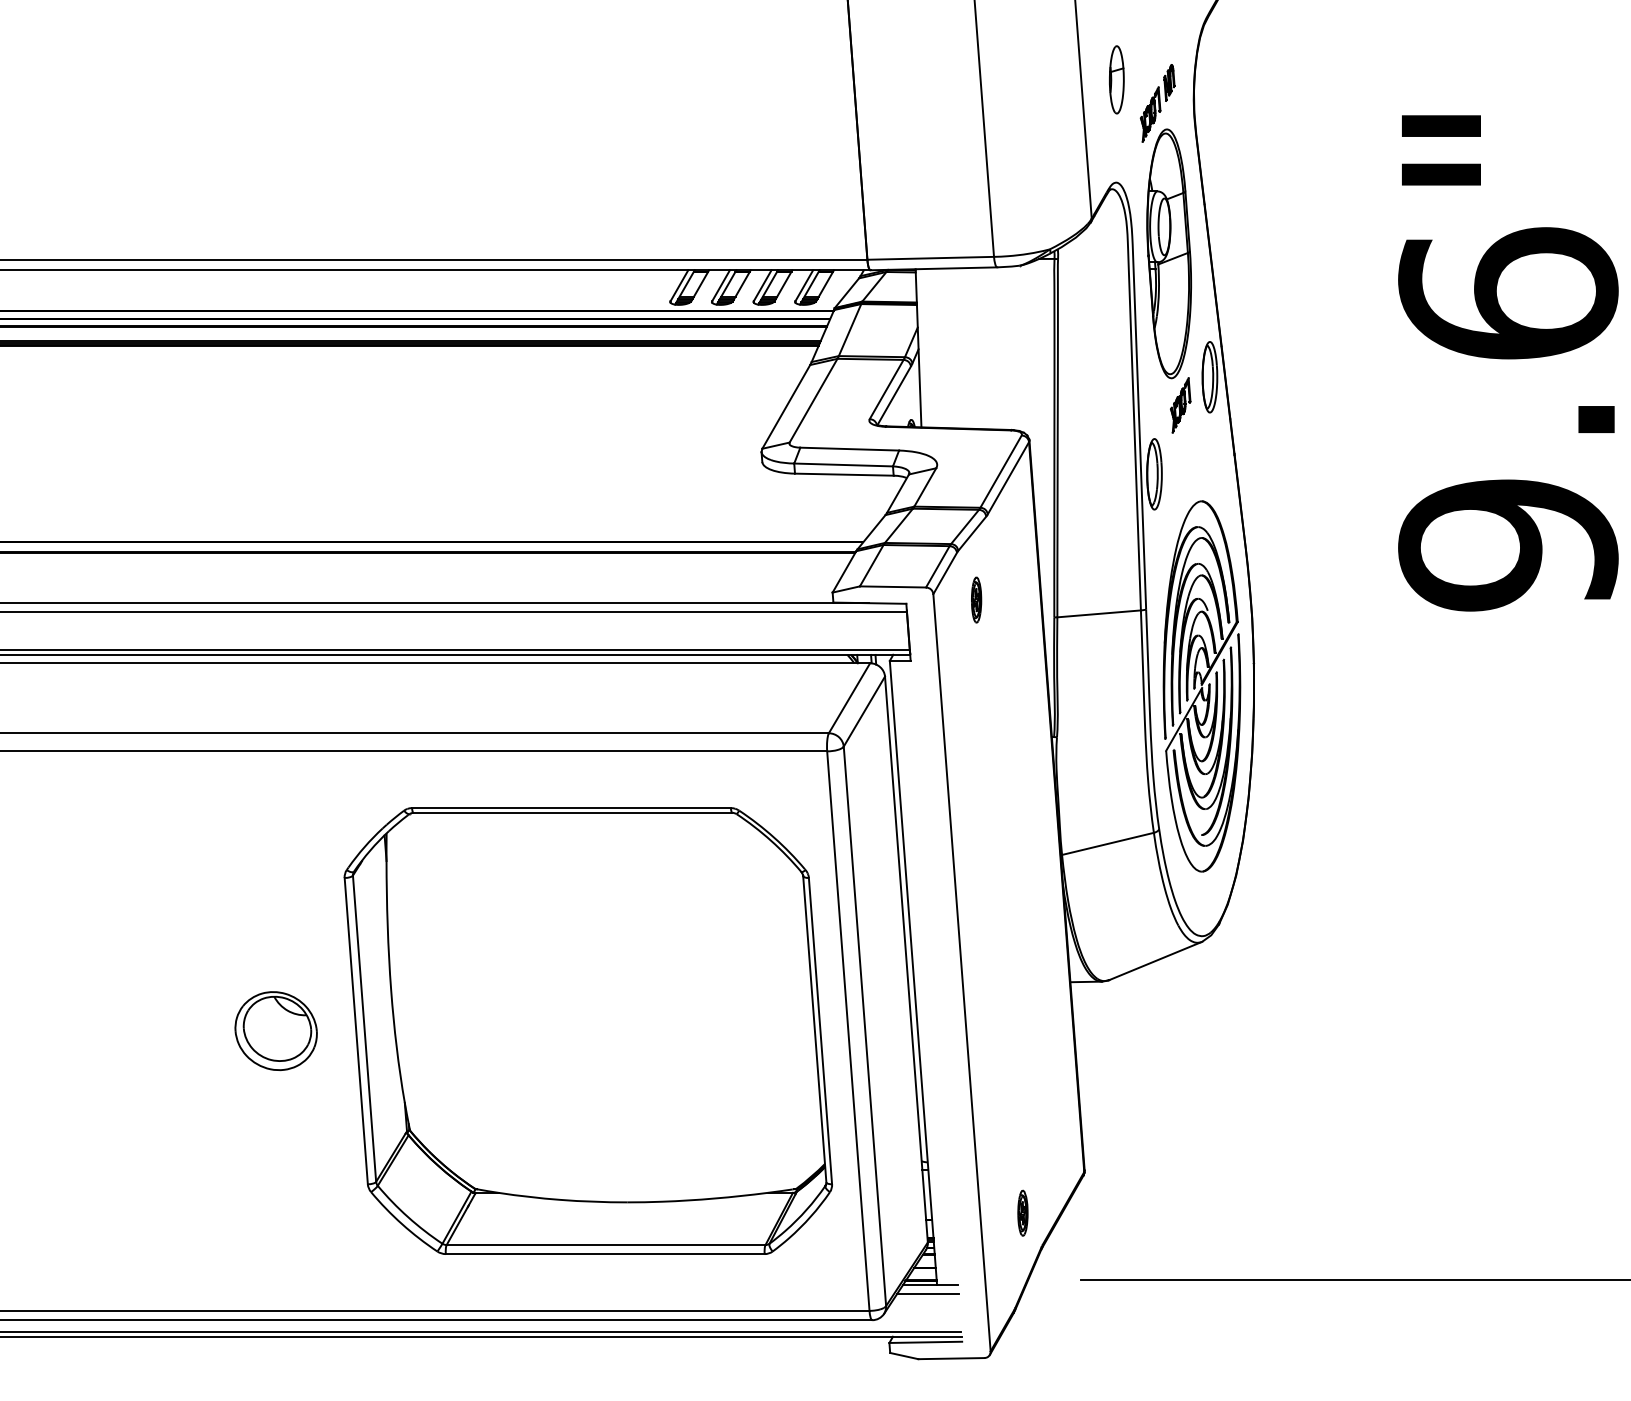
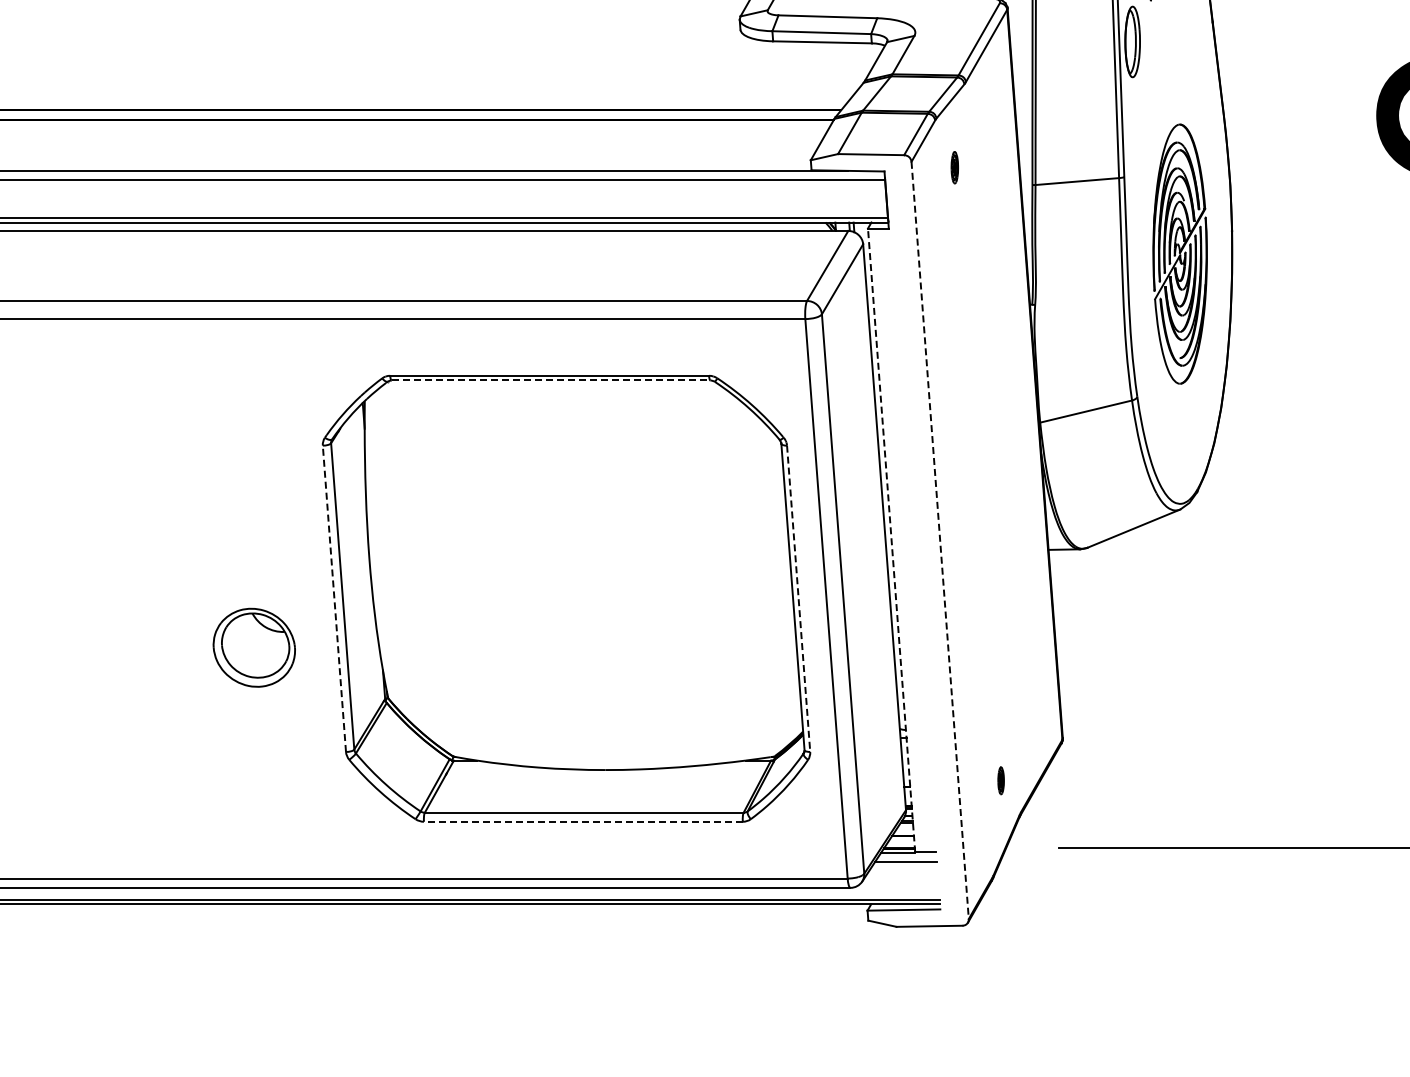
part: (976, 599) -> (954, 167), size x0.7
part: (1201, 686) -> (1179, 254), size x0.7
line: (573, 812) -> (551, 380), solid -> dashed
line: (913, 972) -> (891, 540), solid -> dashed
line: (962, 972) -> (940, 540), solid -> dashed
part: (275, 1031) -> (253, 648), moved
line: (356, 1031) -> (334, 599), solid -> dashed
line: (820, 1031) -> (798, 599), solid -> dashed
part: (1022, 1212) -> (1000, 780), size x0.6
line: (604, 1254) -> (582, 822), solid -> dashed

